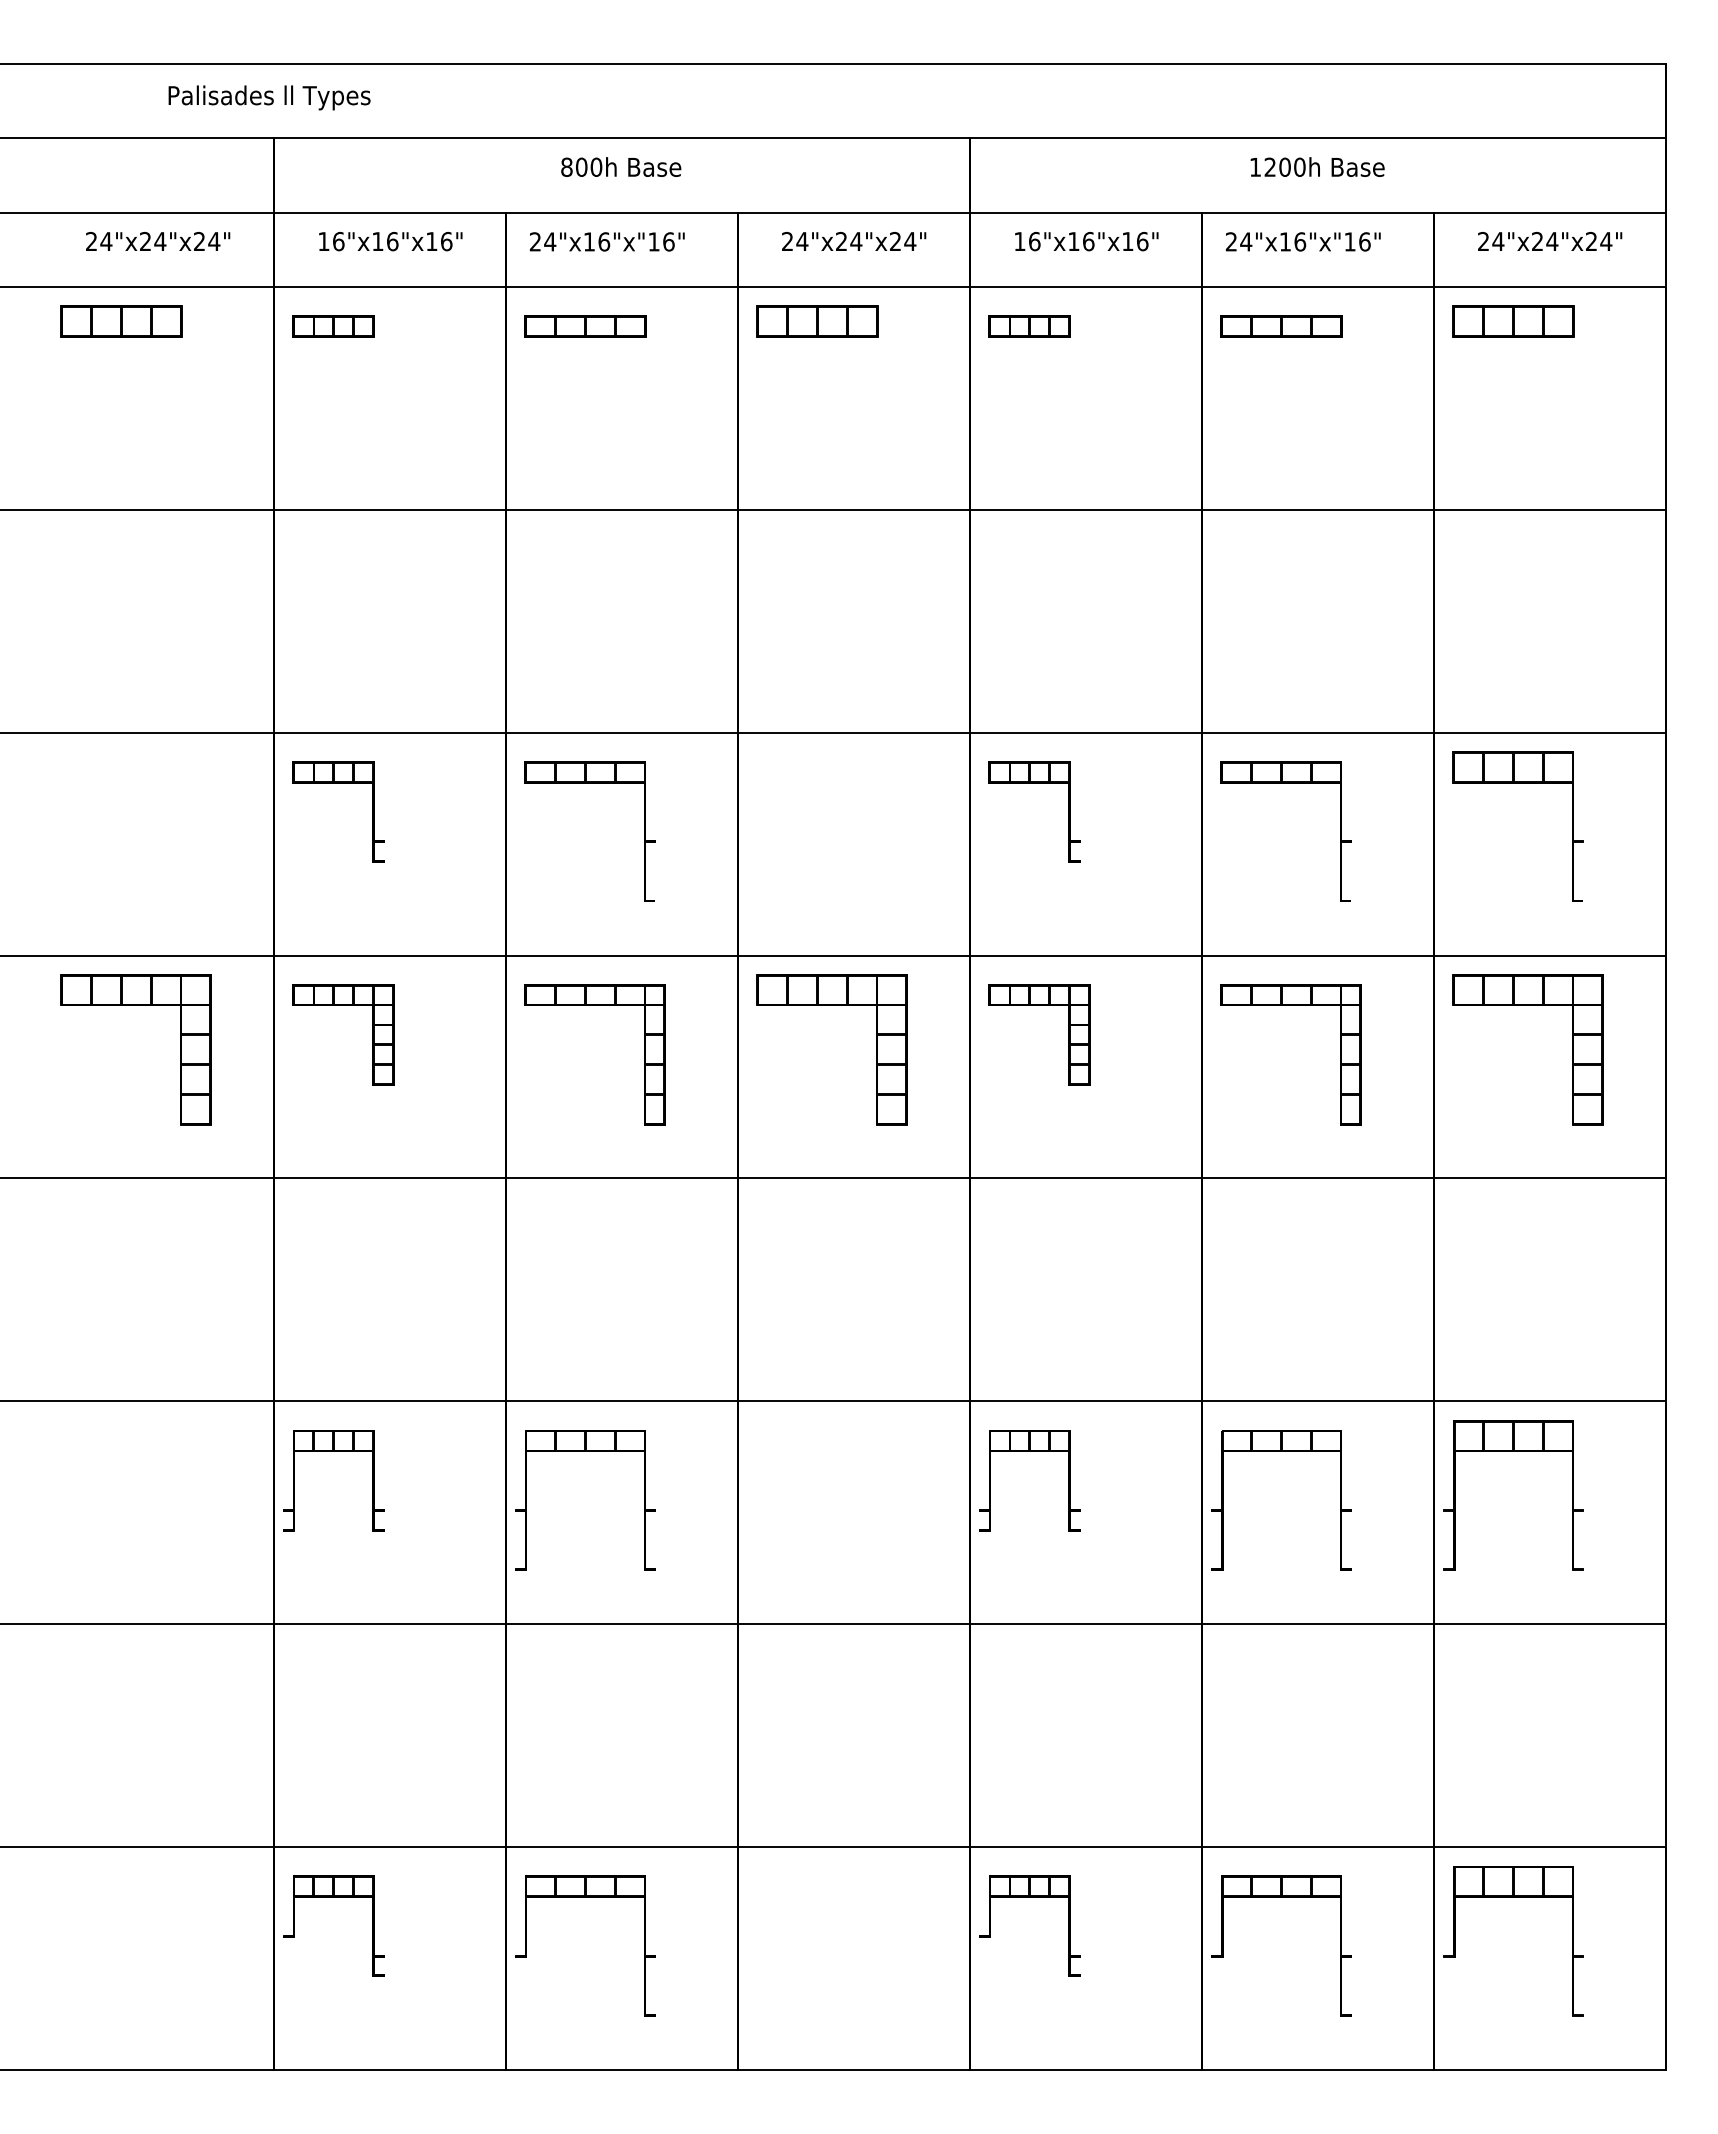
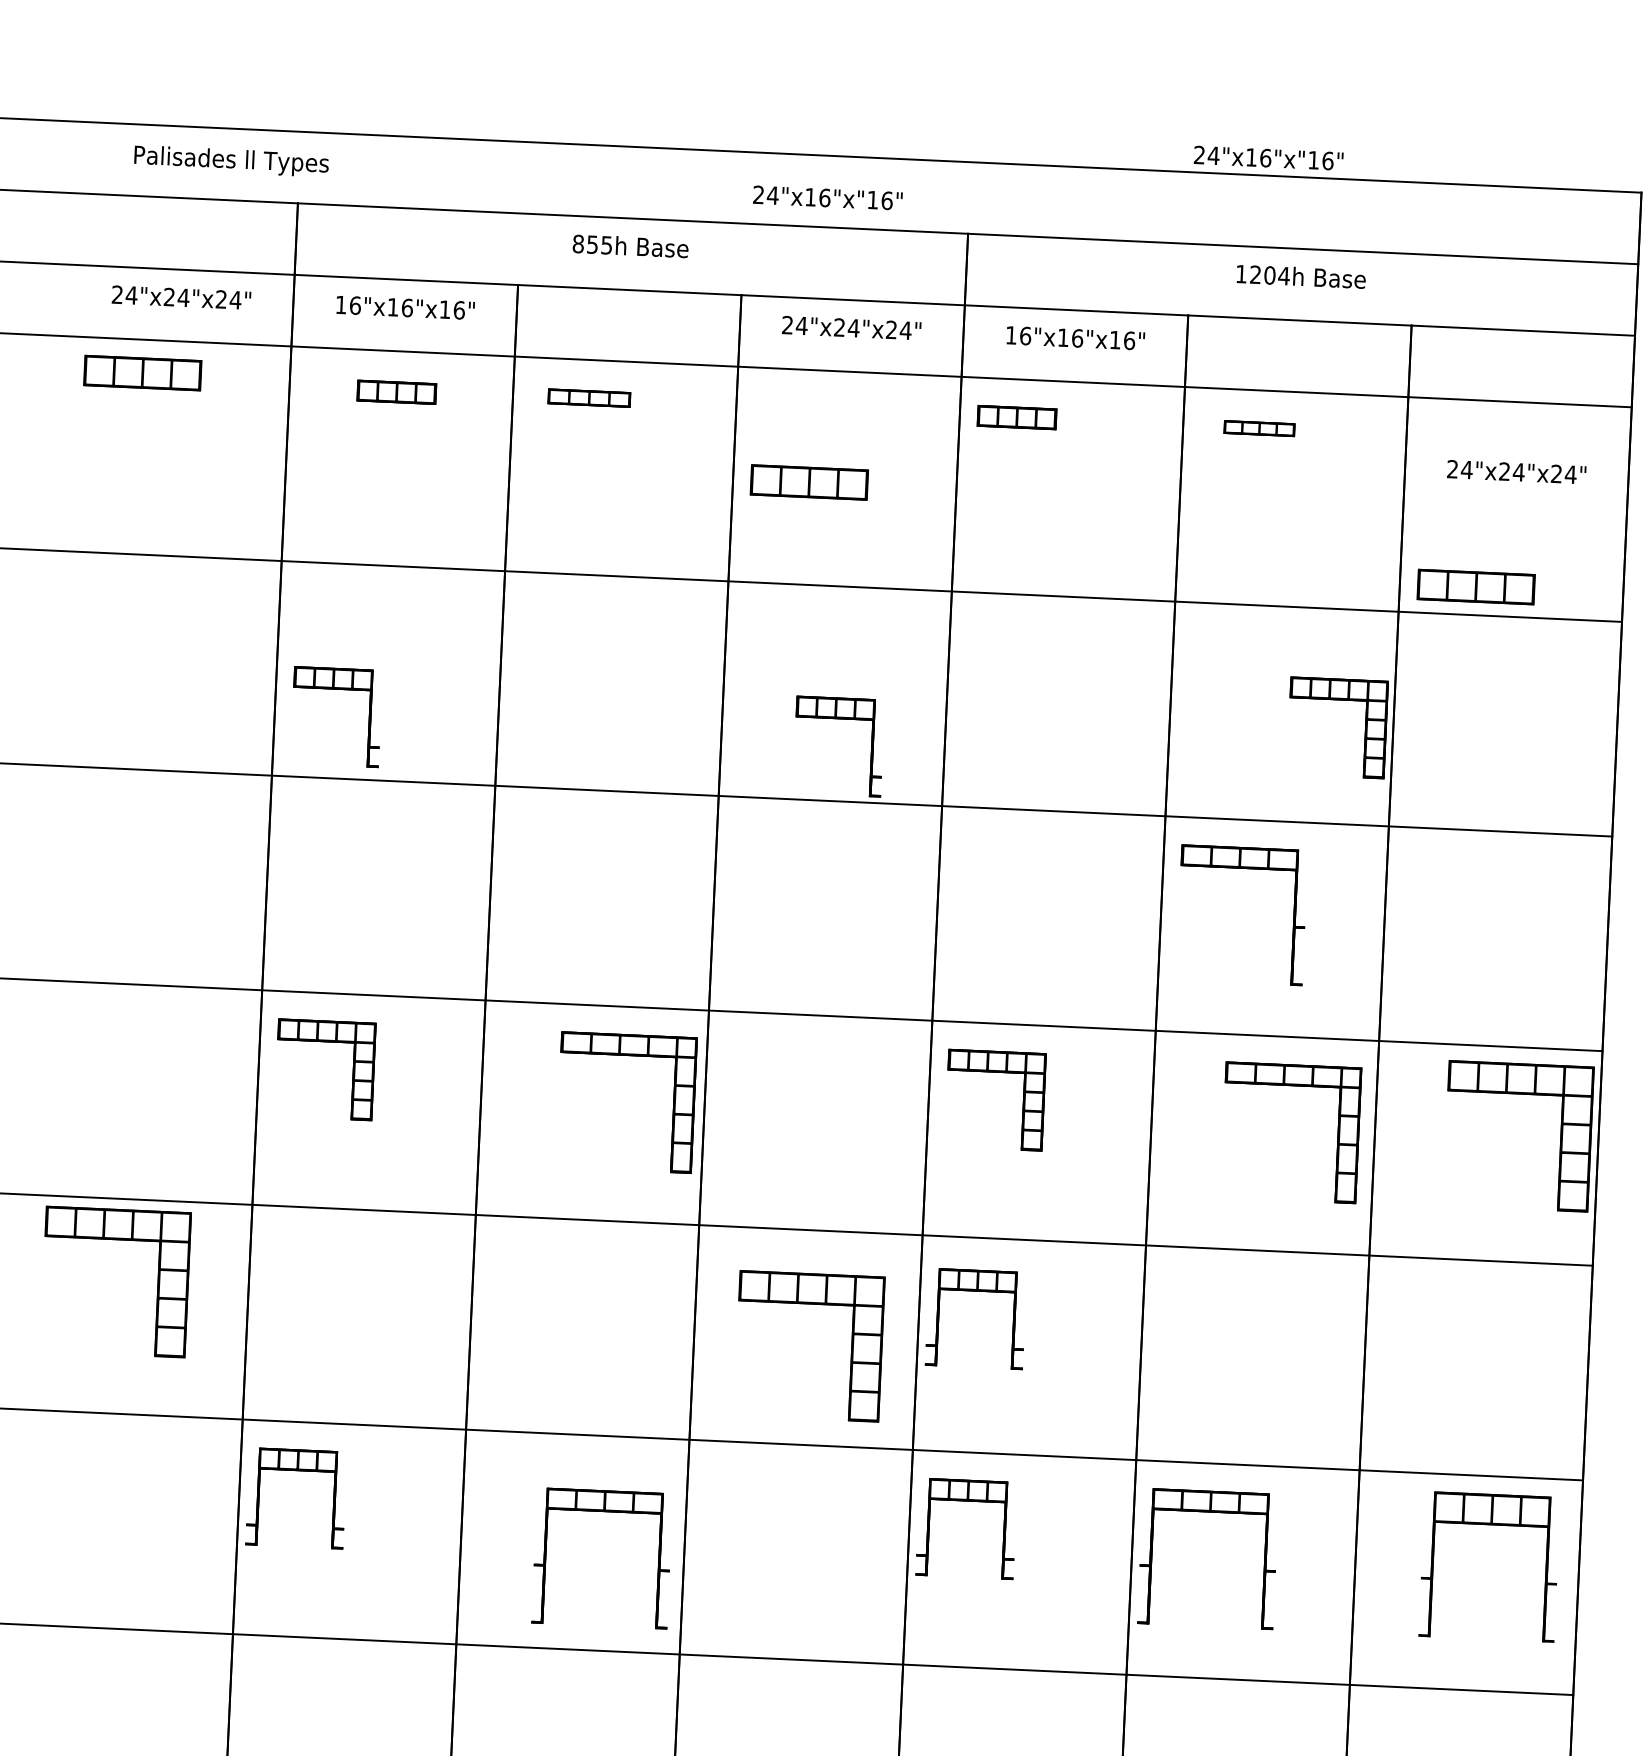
text: (269, 97) -> (231, 160), moved
text: (589, 166) -> (600, 244), 800h -> 855h
text: (1299, 166) -> (1283, 275), 1200h -> 1204h
text: (606, 241) -> (827, 197), moved
text: (1302, 241) -> (1267, 157), moved
text: (1550, 241) -> (1517, 472), moved
part: (817, 321) -> (809, 482), moved
part: (1513, 321) -> (1476, 587), moved
part: (333, 326) -> (396, 392), moved
part: (585, 326) -> (589, 398), size x0.7
part: (1281, 326) -> (1259, 428), size x0.6
part: (1376, 603) -> (1338, 699), added
part: (338, 783) -> (337, 689), moved
part: (589, 783) -> (573, 838), removed
part: (1034, 783) -> (840, 719), moved
part: (1517, 783) -> (1466, 878), removed
part: (135, 1005) -> (116, 1239), moved
part: (594, 1005) -> (628, 1055), moved
part: (831, 1005) -> (810, 1303), moved
part: (1290, 1005) -> (1292, 1085), moved
part: (1527, 1005) -> (1519, 1093), moved
part: (1029, 1233) -> (977, 1290), added
part: (585, 1451) -> (604, 1511), moved
part: (1513, 1451) -> (1491, 1524), moved

